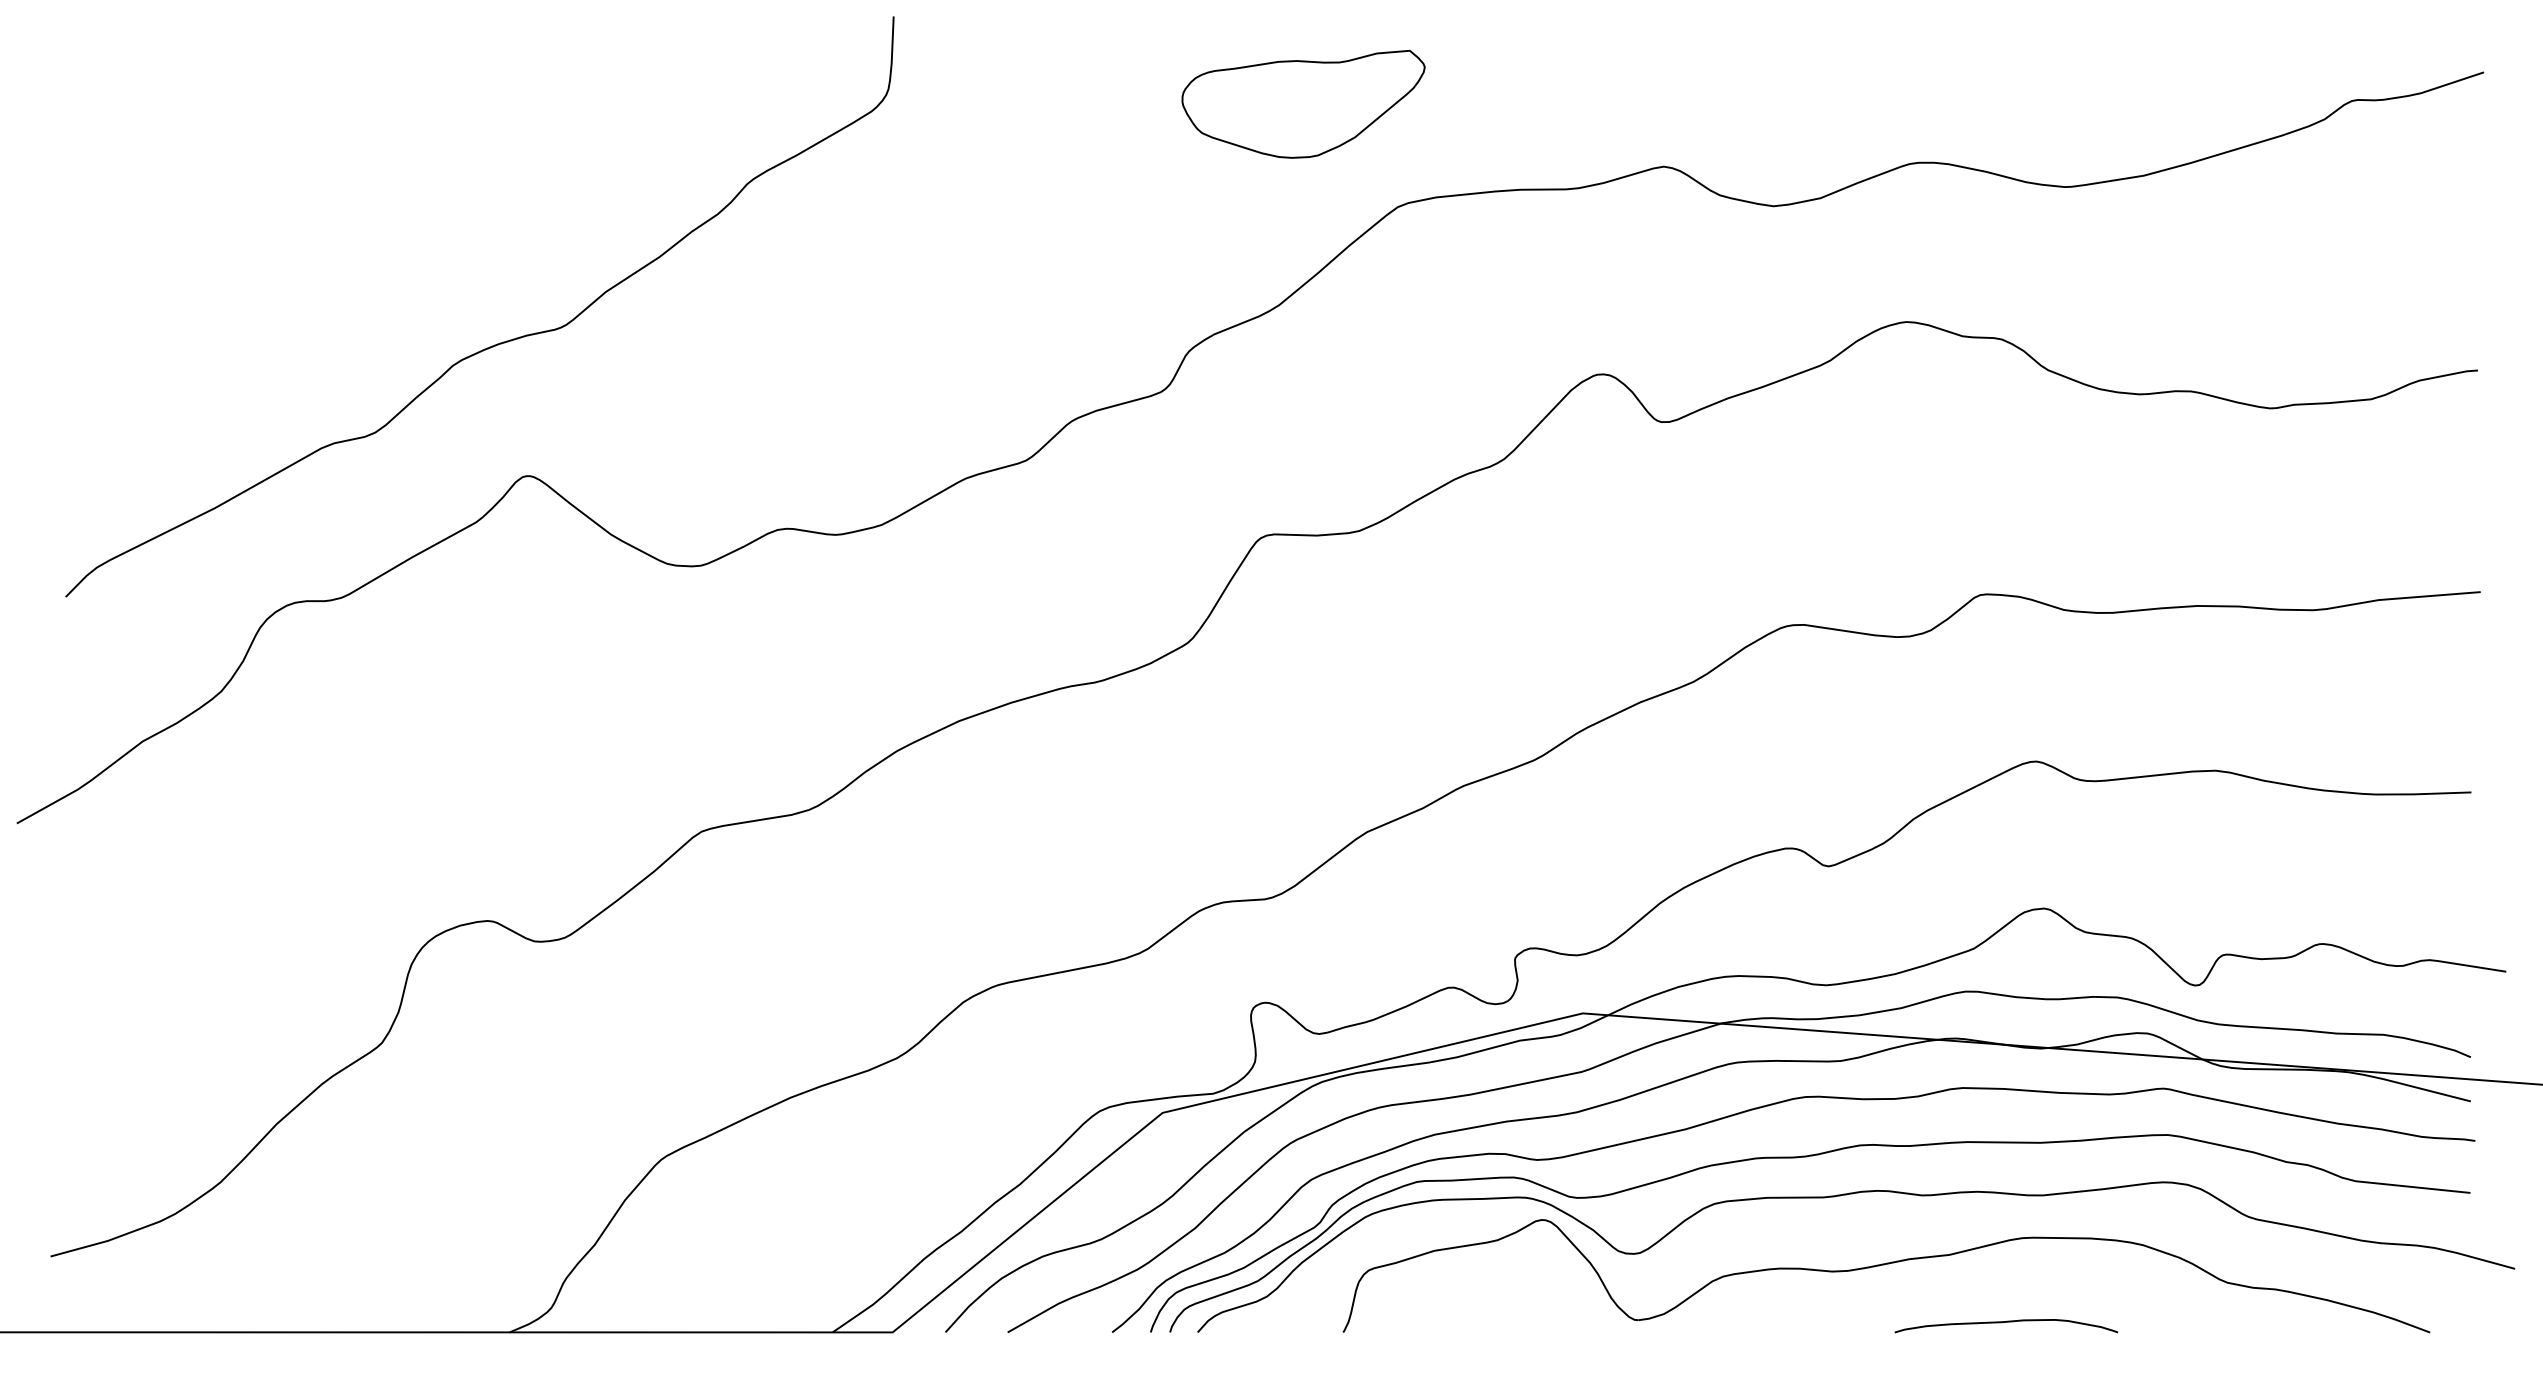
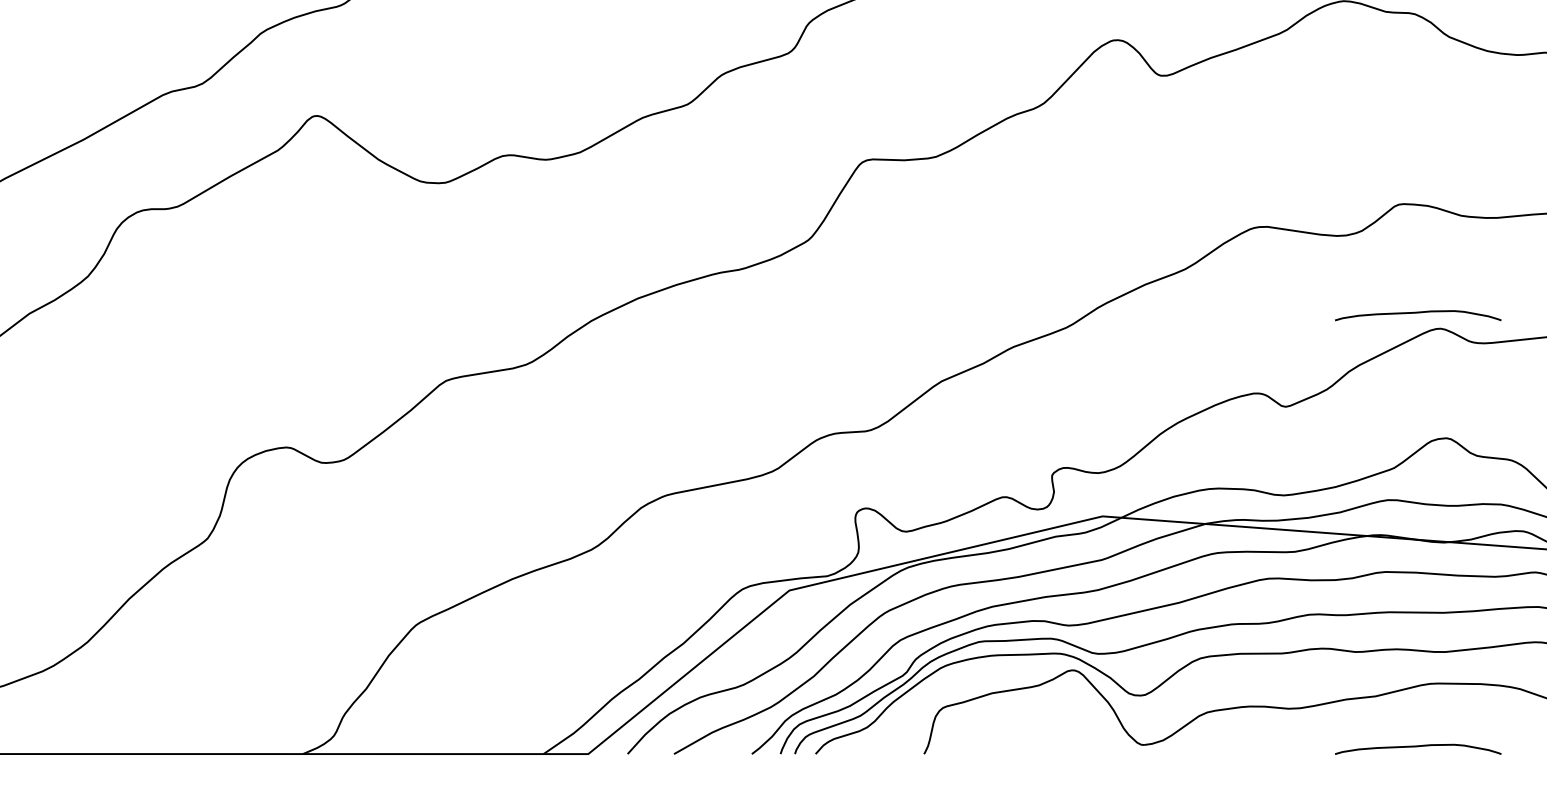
curve: (2006, 740) -> (1418, 313), added

